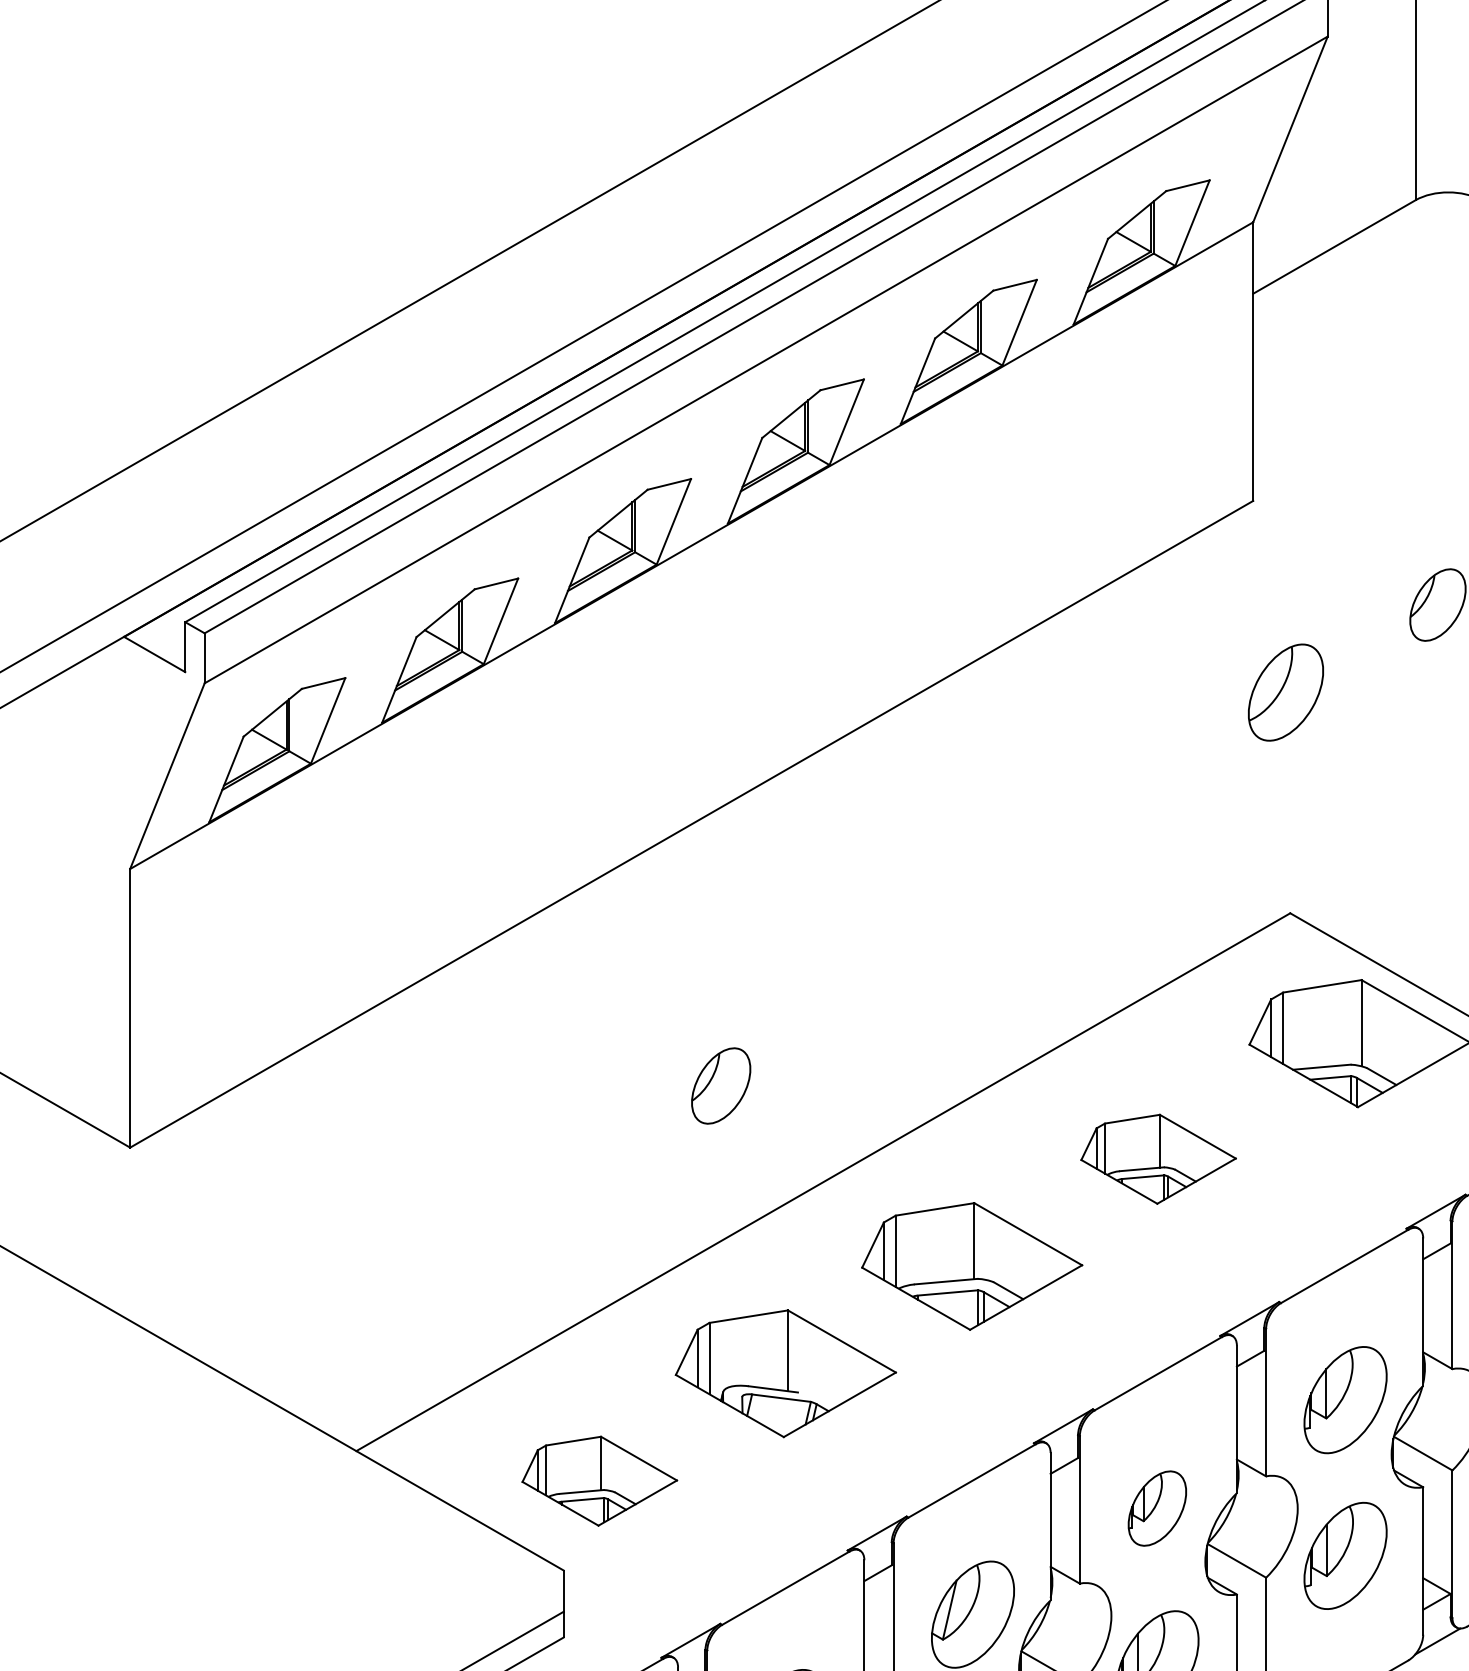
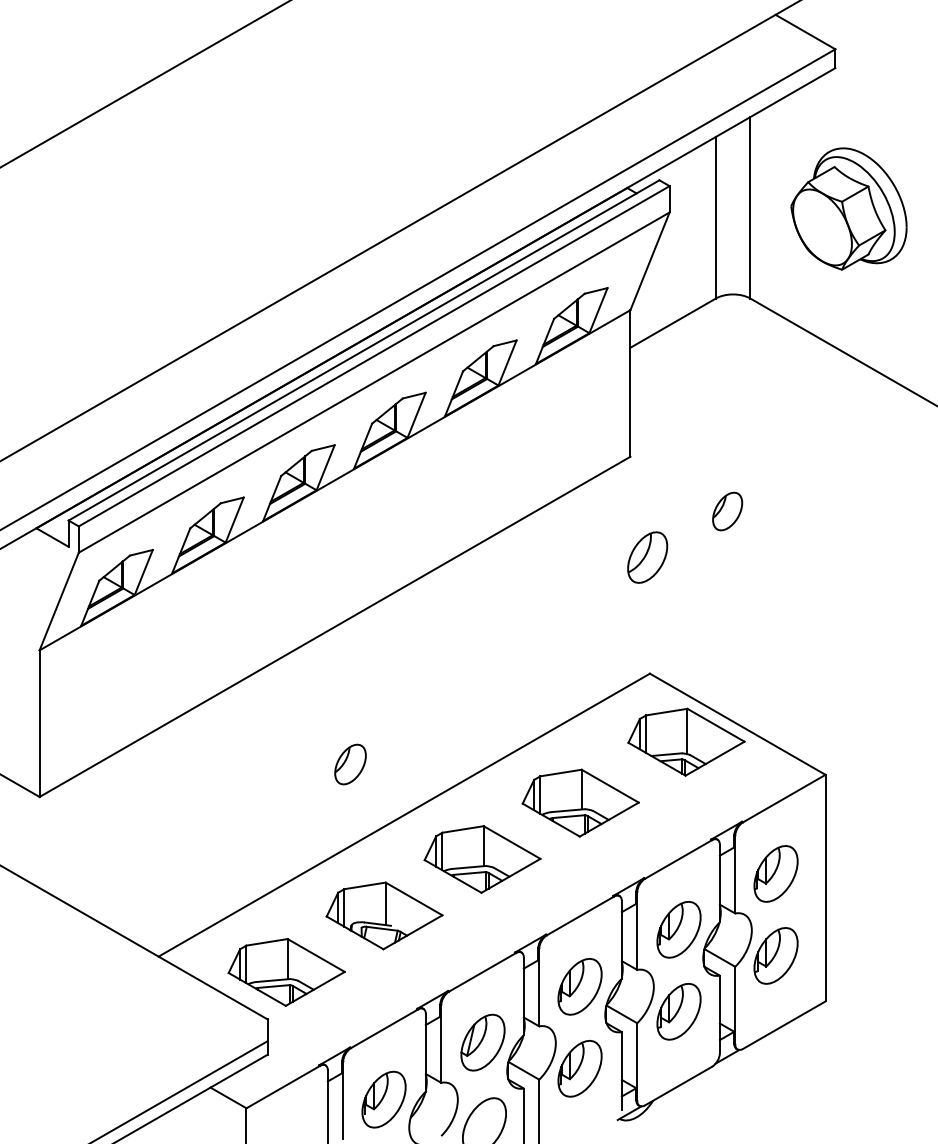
part: (1158, 1158) -> (580, 802), size x1.43
part: (599, 1481) -> (286, 972), size x1.43
part: (1156, 1507) -> (579, 986), size x1.43

